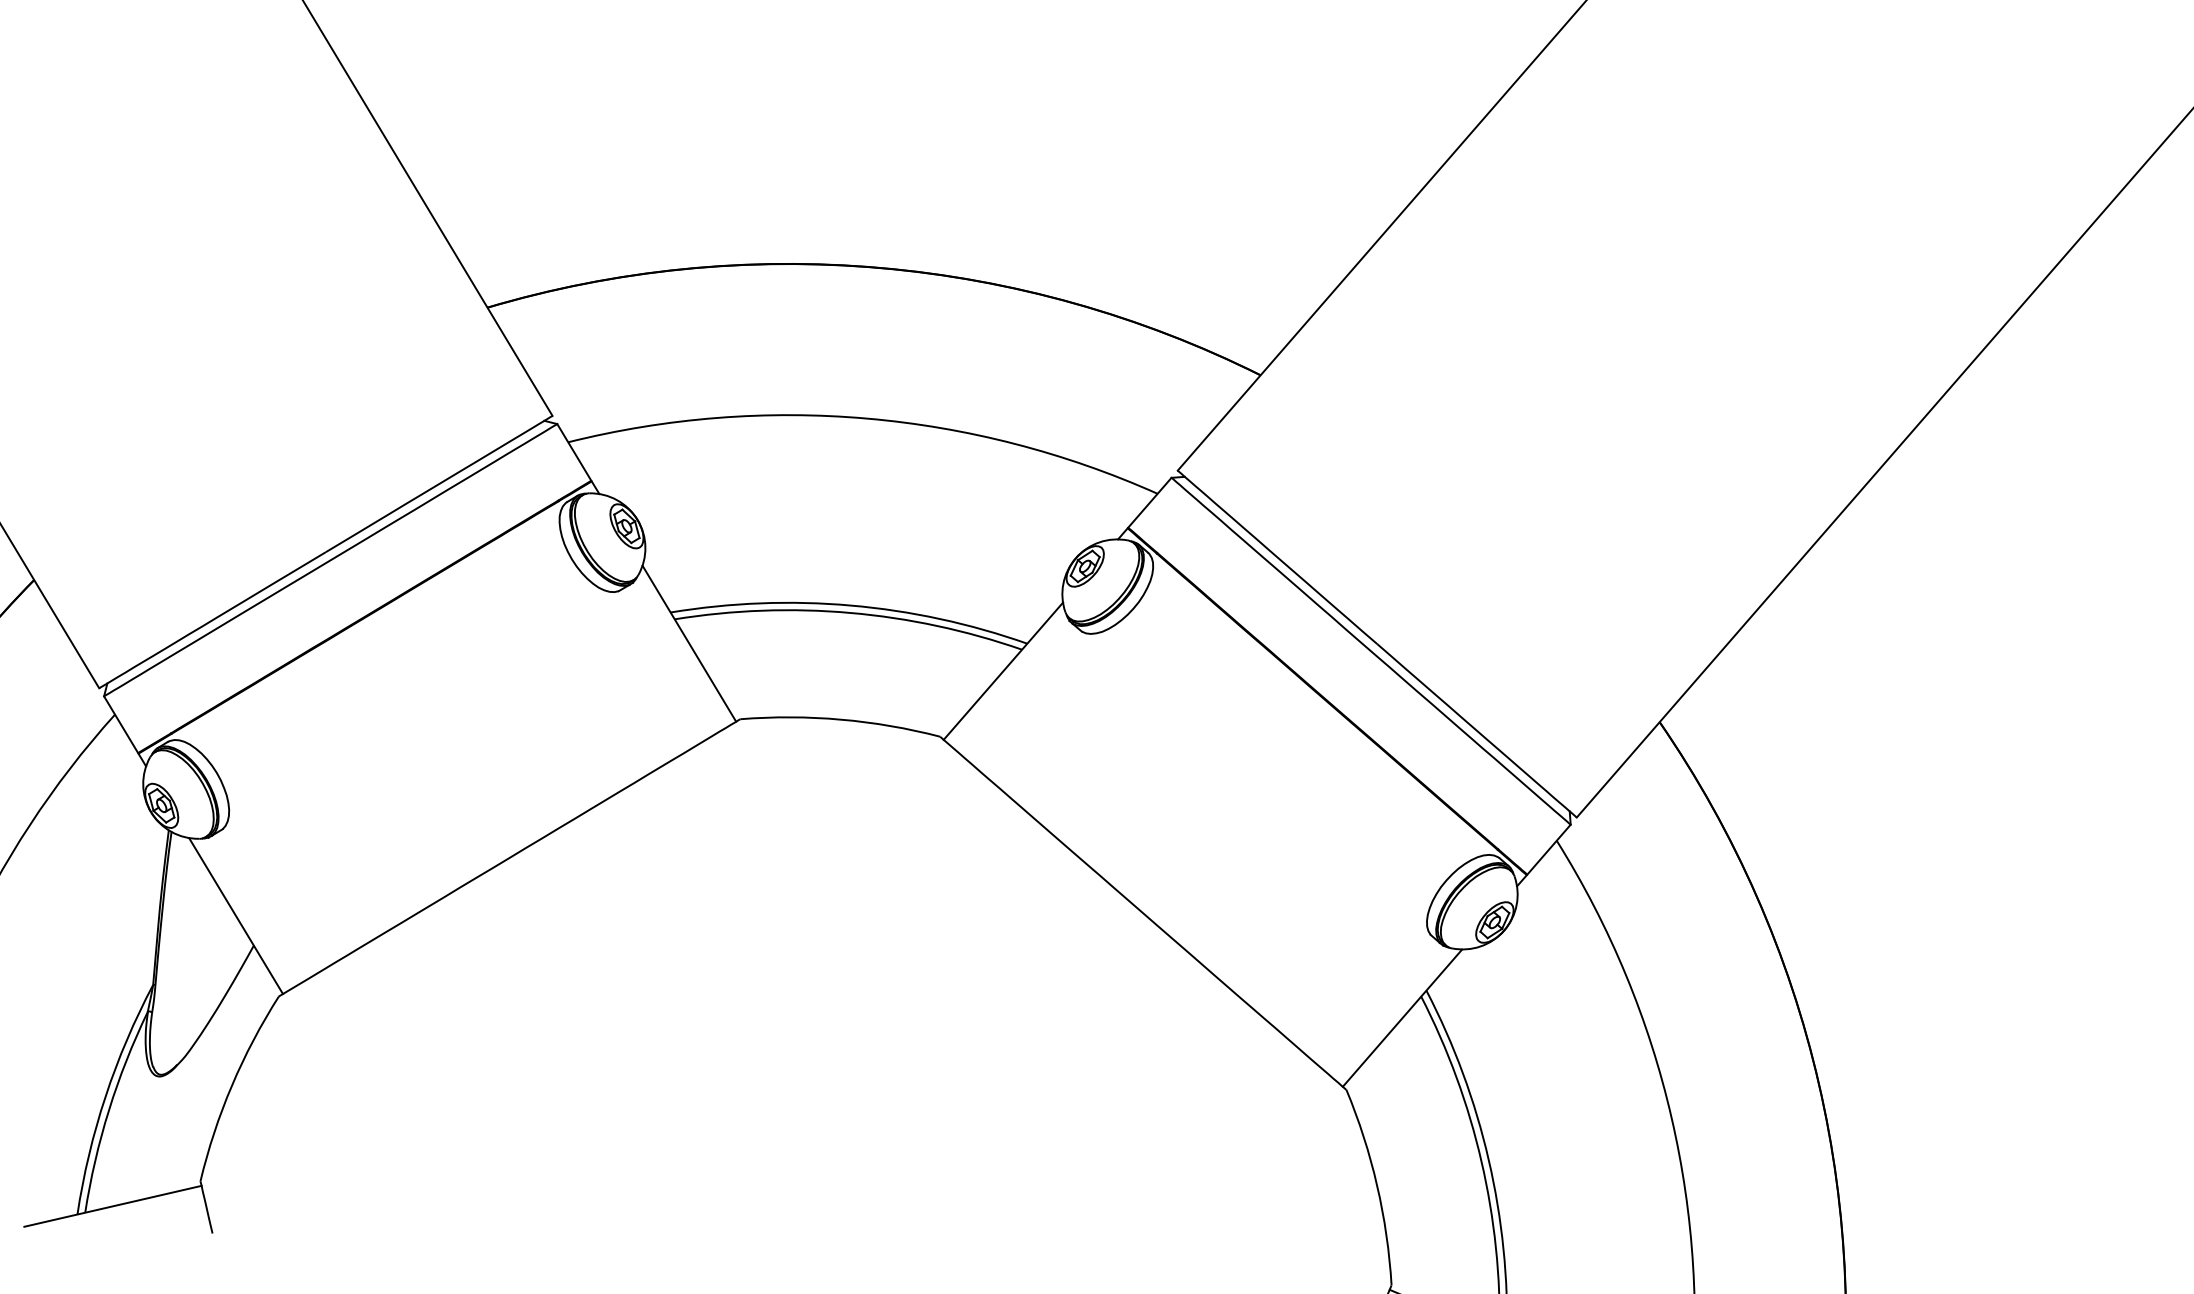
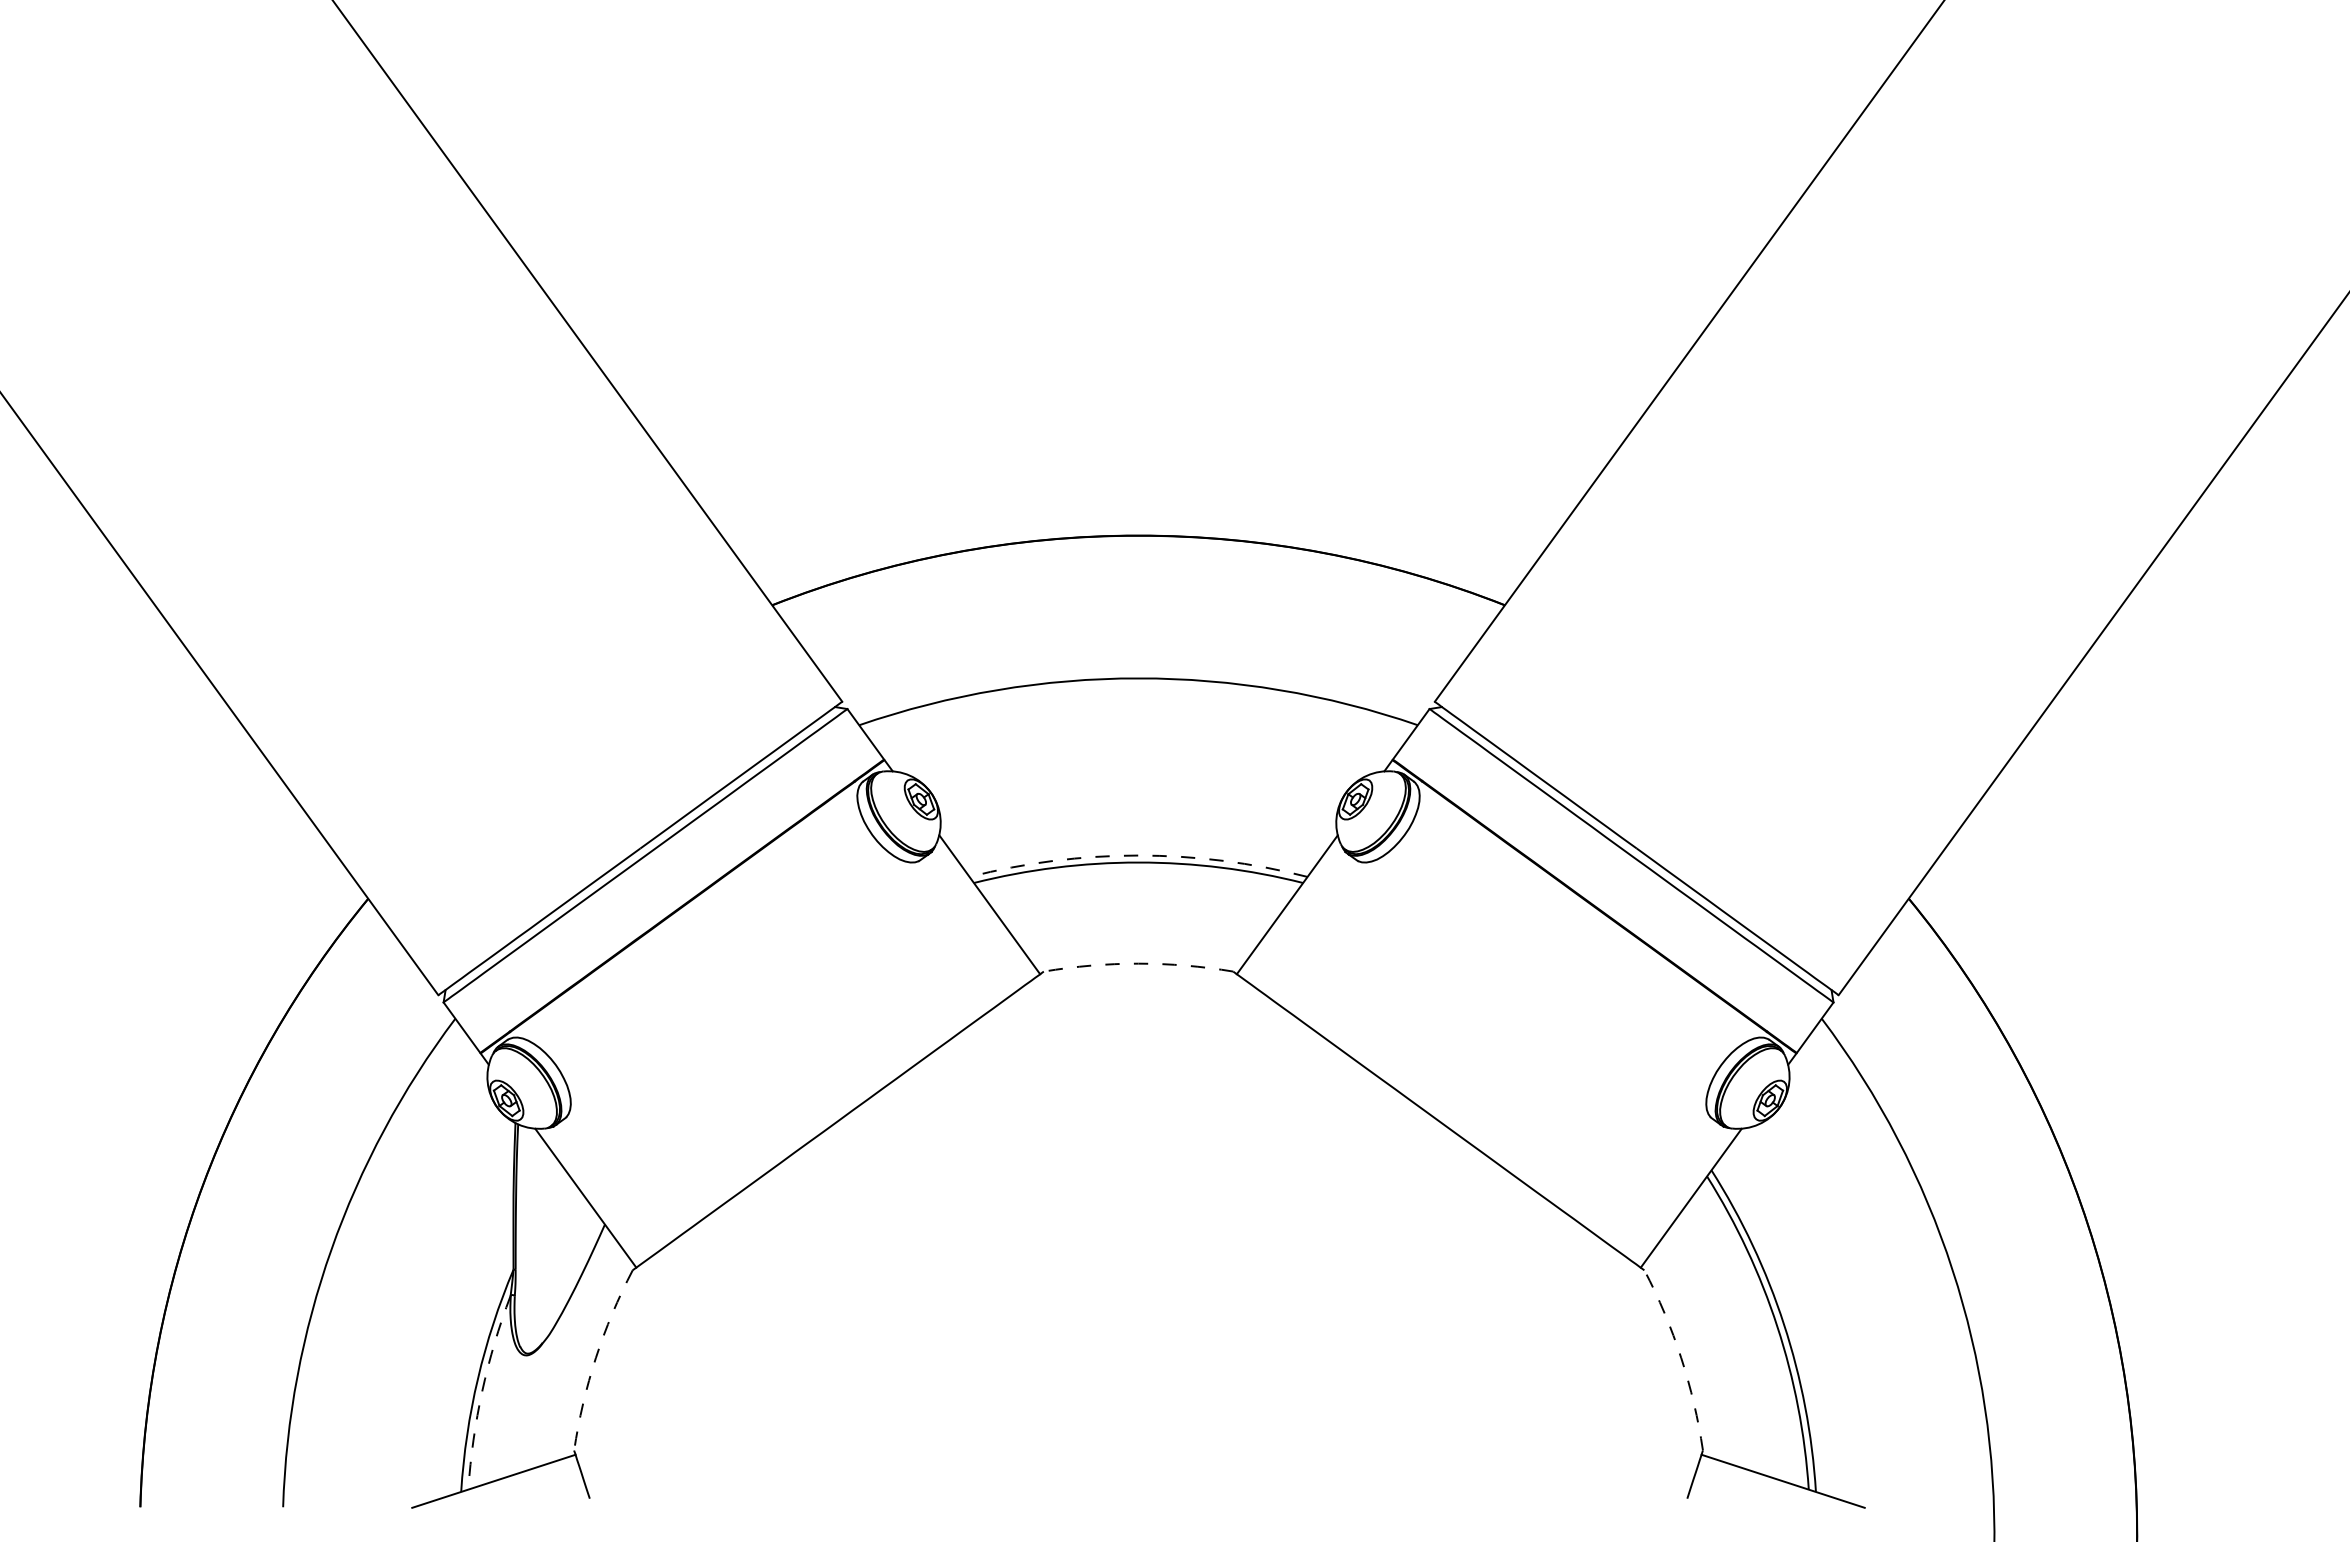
arc: (850, 605) -> (1138, 855), solid -> dashed
arc: (840, 719) -> (1138, 963), solid -> dashed
arc: (231, 1085) -> (595, 1357), solid -> dashed
arc: (109, 1110) -> (482, 1391), solid -> dashed
arc: (1377, 1185) -> (1681, 1357), solid -> dashed

